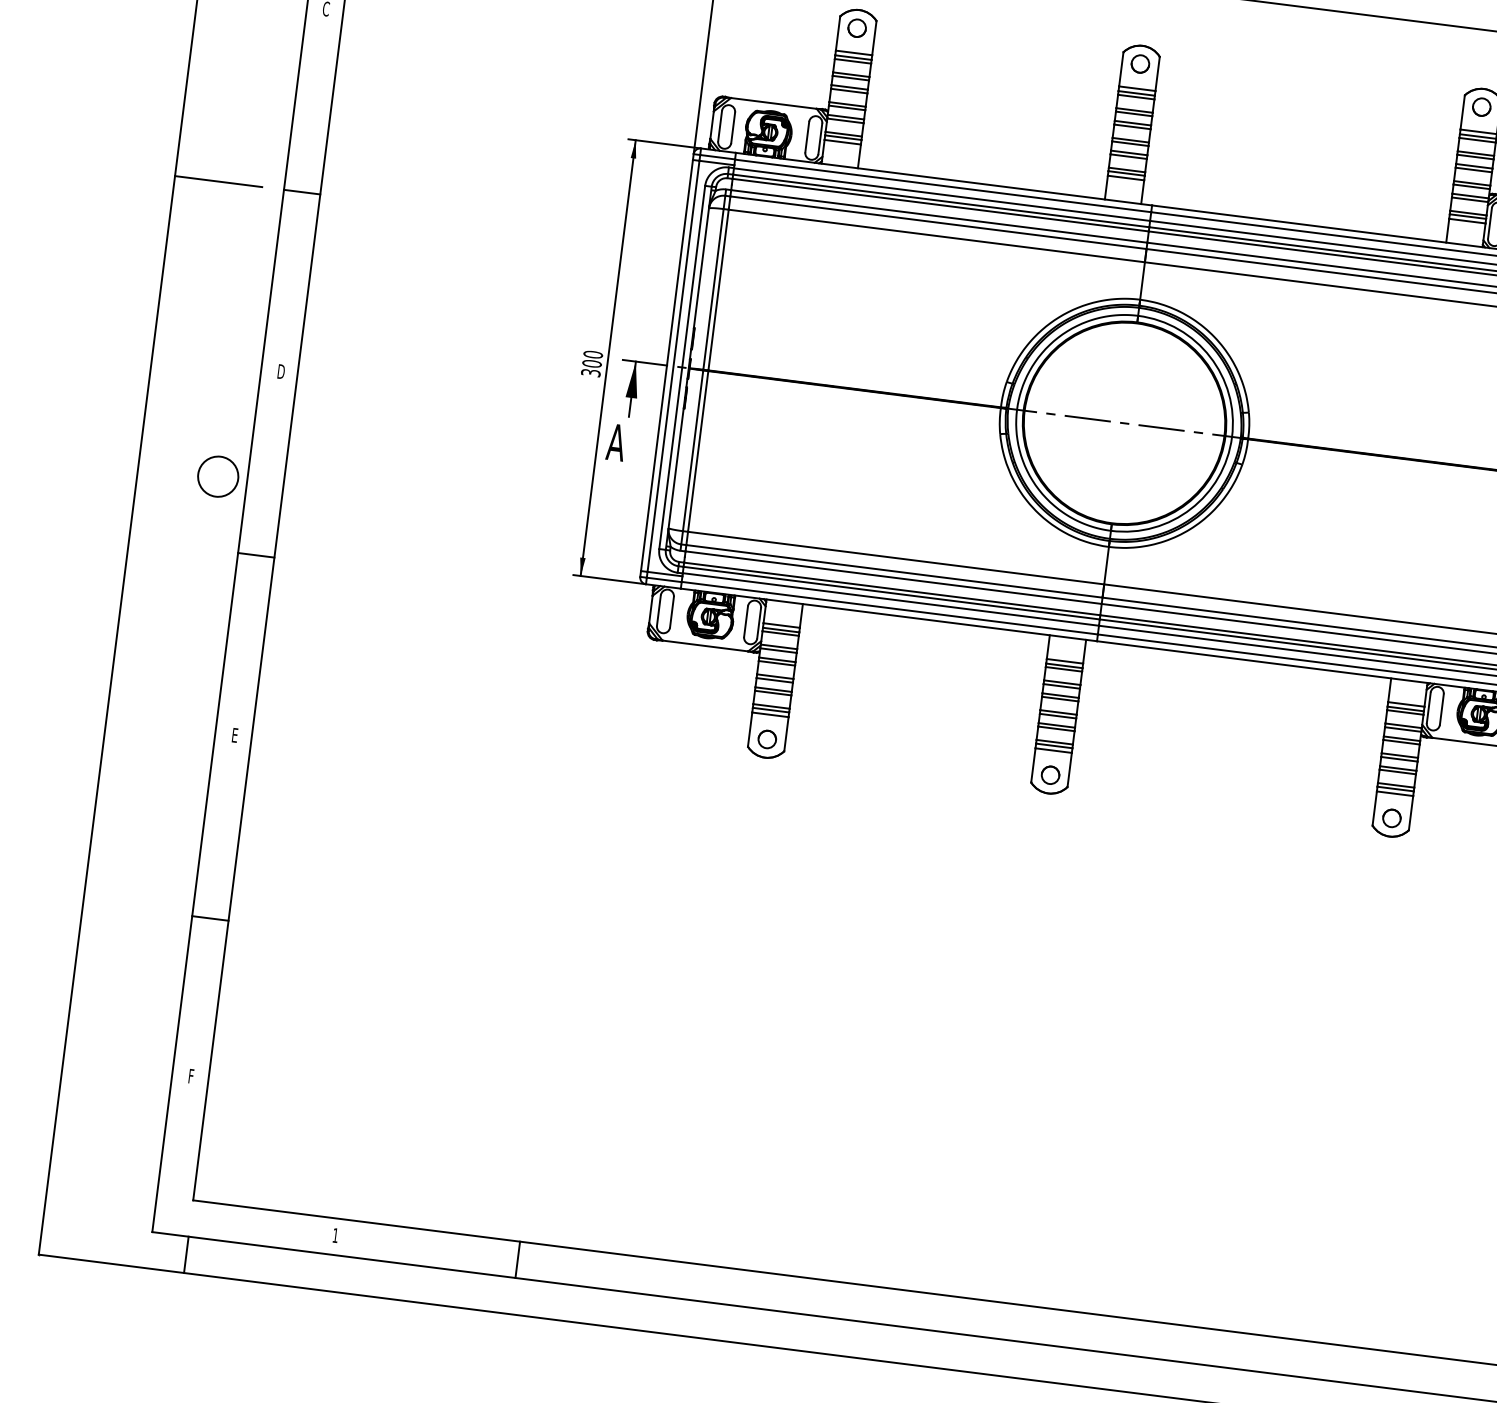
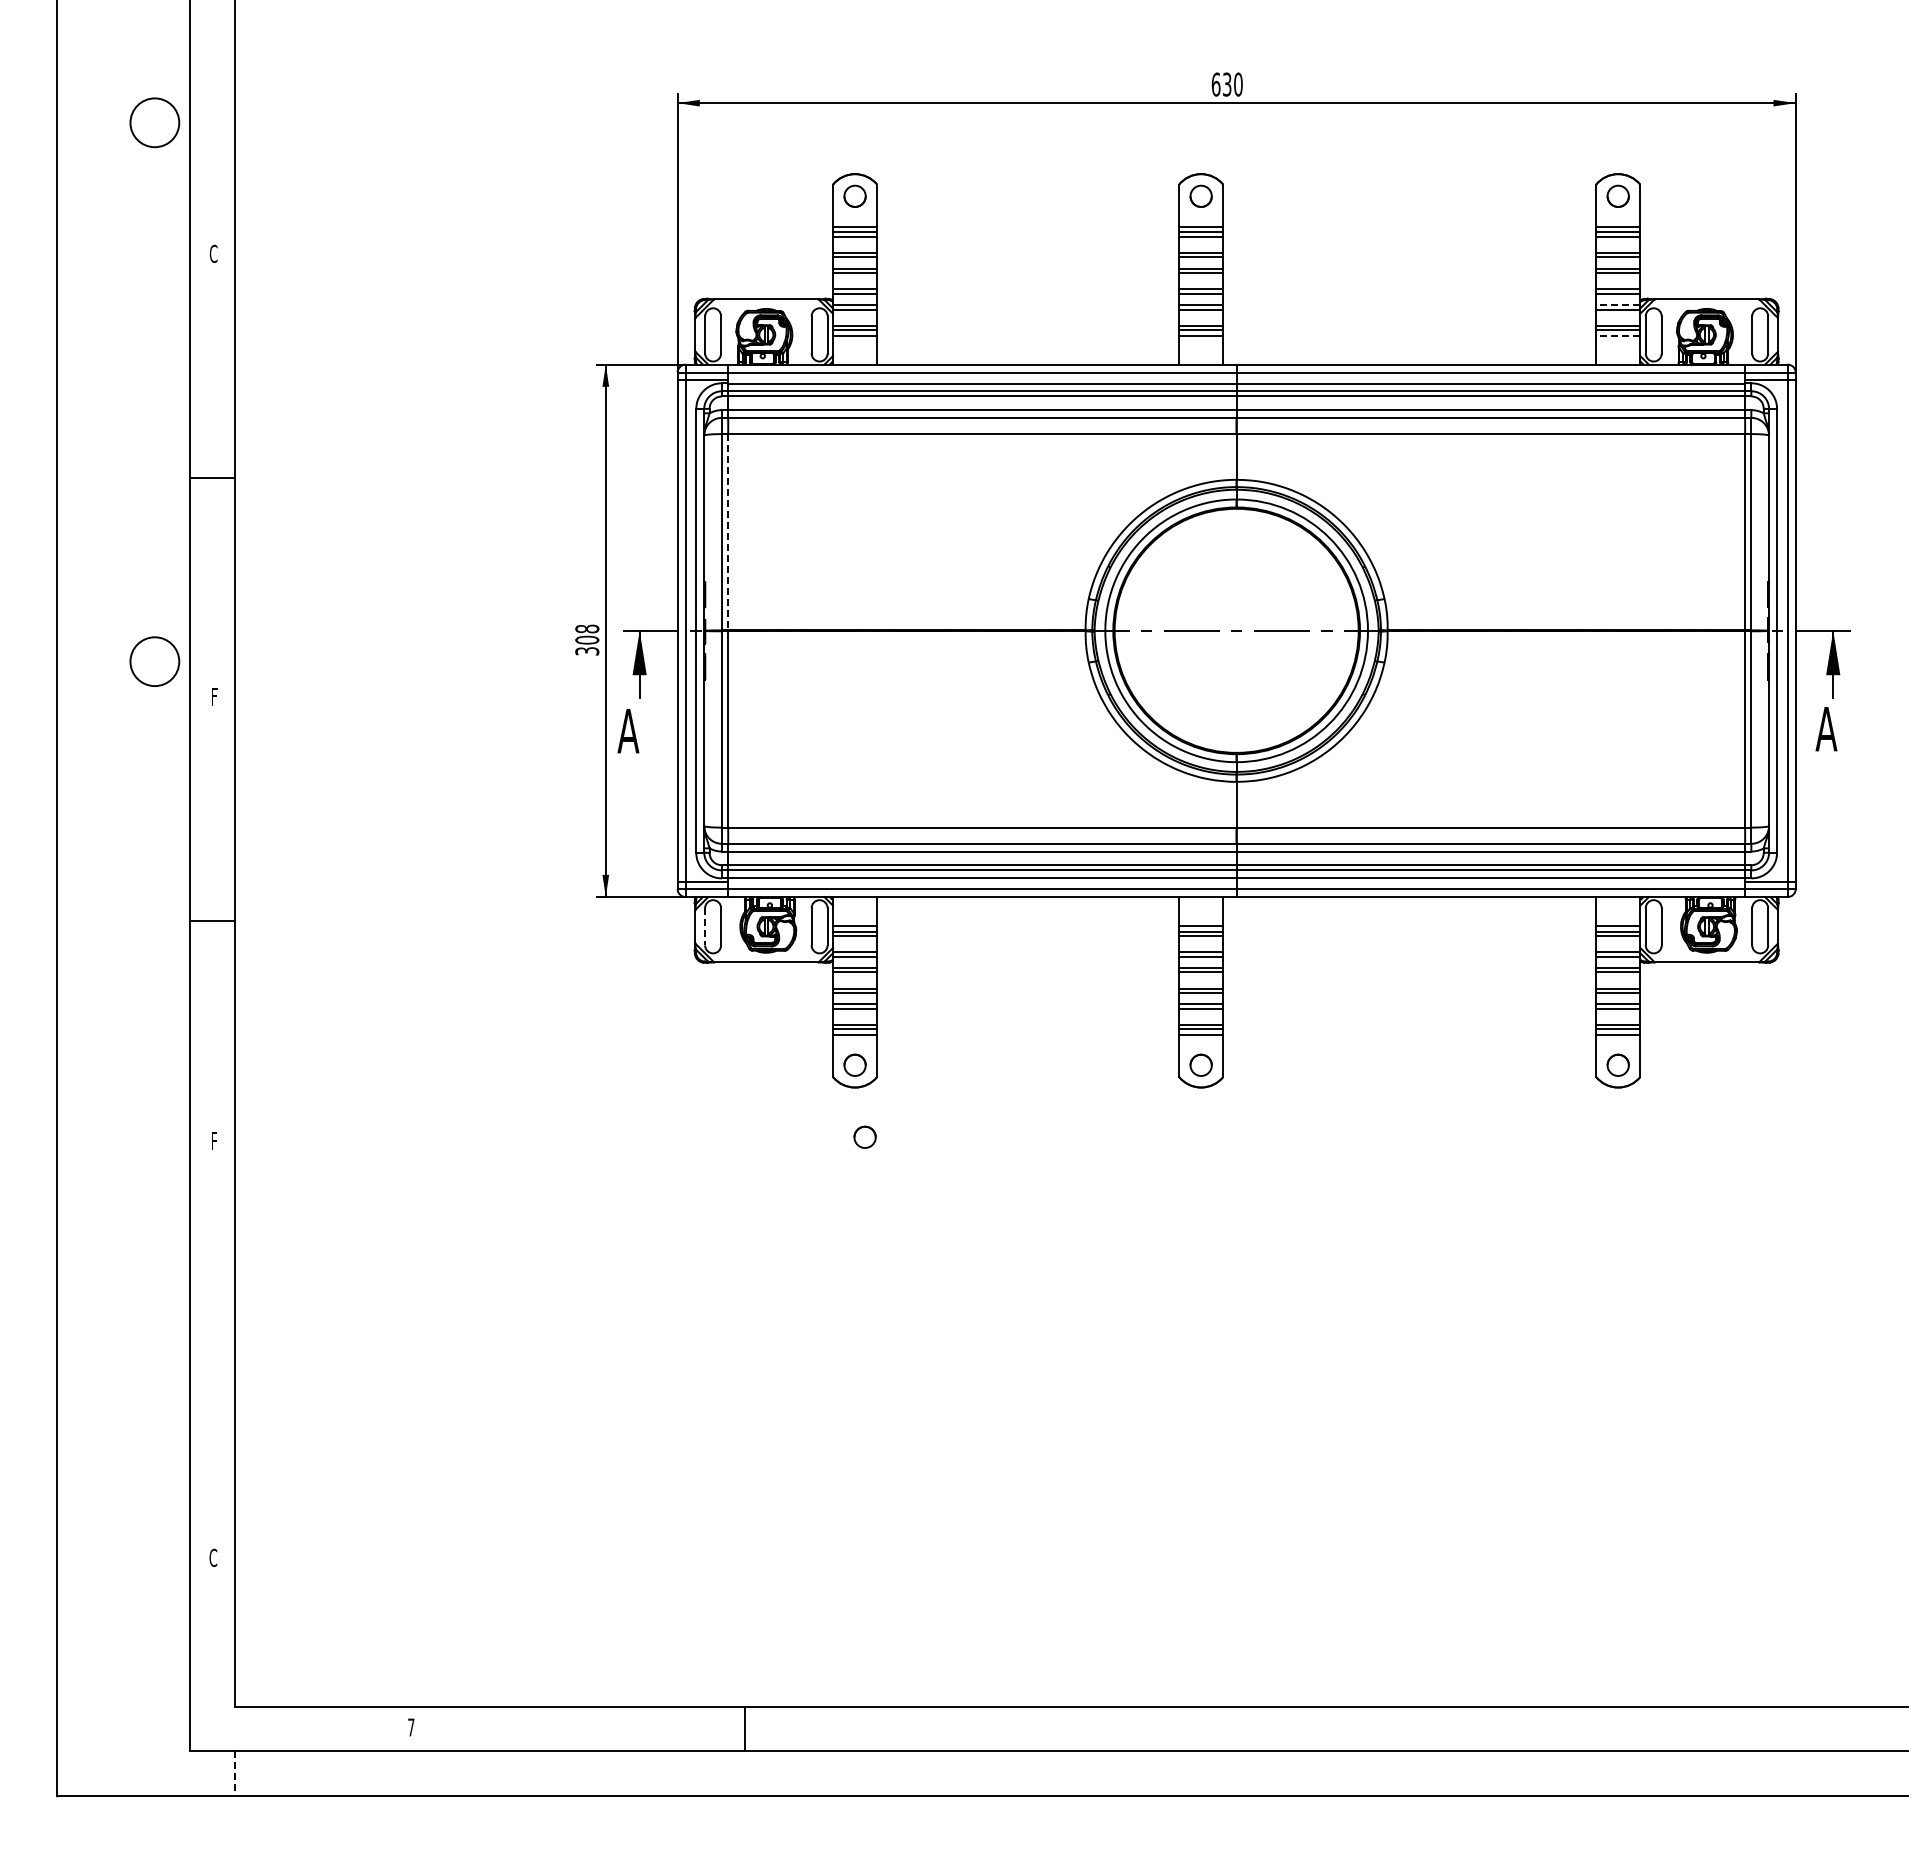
line: (218, 181) -> (110, 477), removed
line: (1470, 195) -> (1617, 304), solid -> dashed
line: (1466, 220) -> (1617, 335), solid -> dashed
line: (718, 290) -> (728, 532), solid -> dashed
text: (592, 354) -> (586, 628), 300 -> 308
text: (281, 371) -> (214, 696), D -> F
circle: (217, 476) -> (154, 661), moved
line: (659, 610) -> (705, 926), solid -> dashed
text: (235, 734) -> (214, 1140), E -> F
circle: (767, 798) -> (864, 1136), added
line: (210, 918) -> (212, 1365), removed
text: (191, 1076) -> (213, 1557), F -> C
text: (335, 1235) -> (411, 1727), 1 -> 7
line: (186, 1254) -> (234, 1773), solid -> dashed
line: (518, 1259) -> (745, 1728), moved

